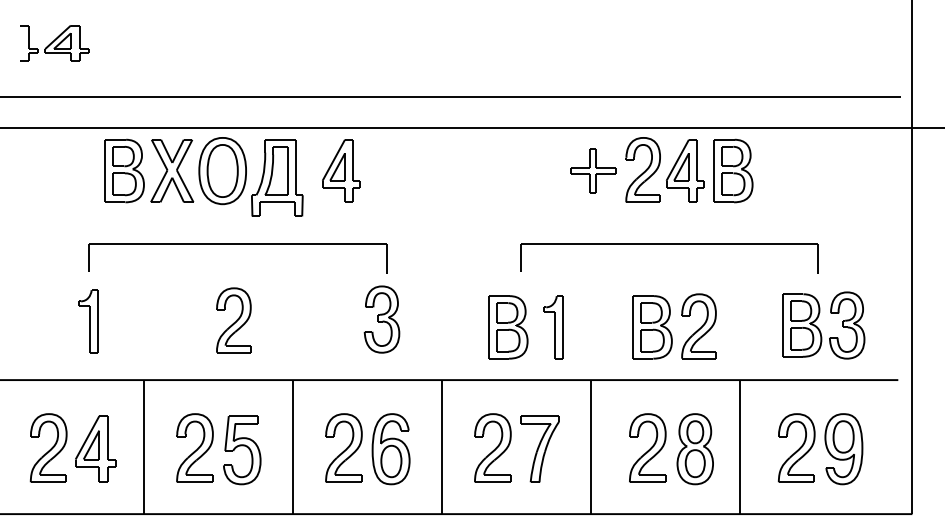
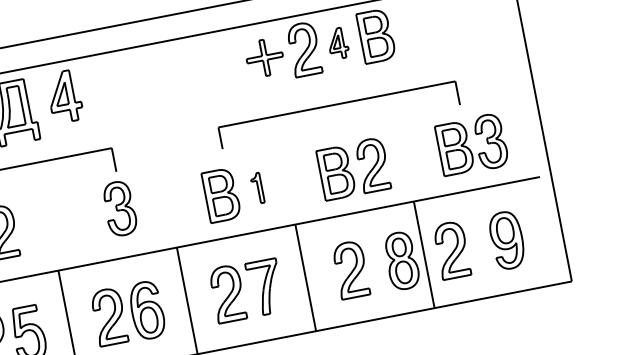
part: (684, 170) -> (337, 43), size x0.6
part: (553, 327) -> (257, 188), size x0.6
part: (796, 447) -> (451, 249), moved
part: (694, 449) -> (401, 261), moved

